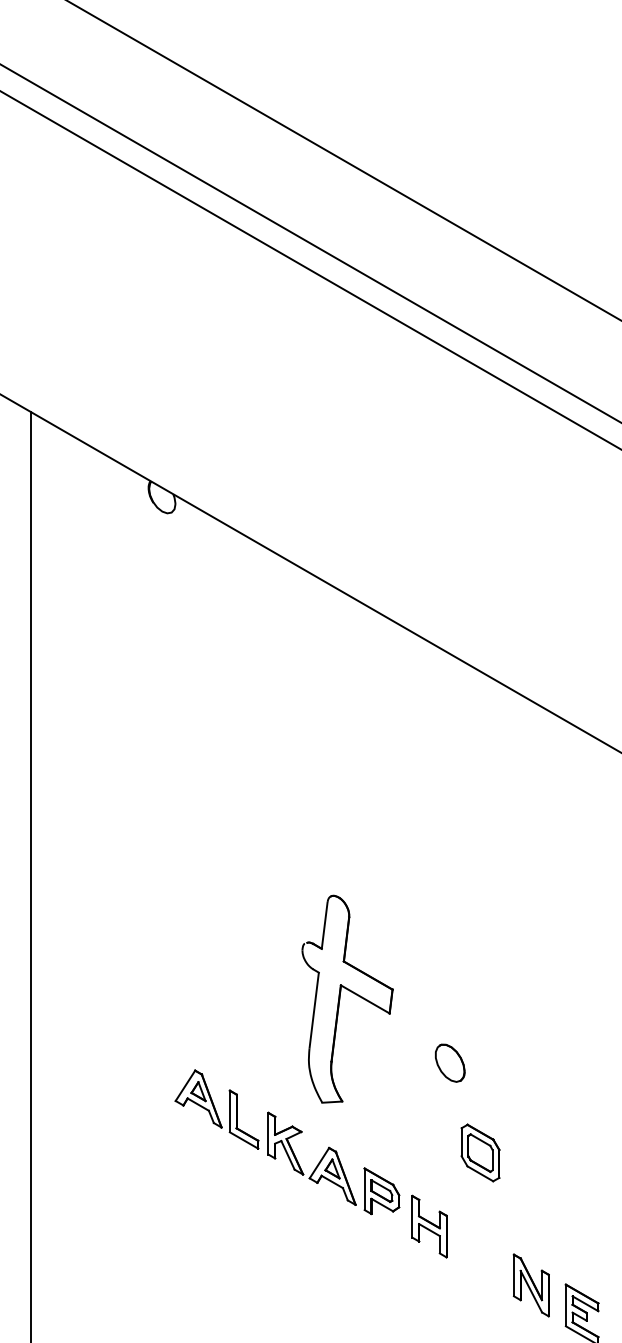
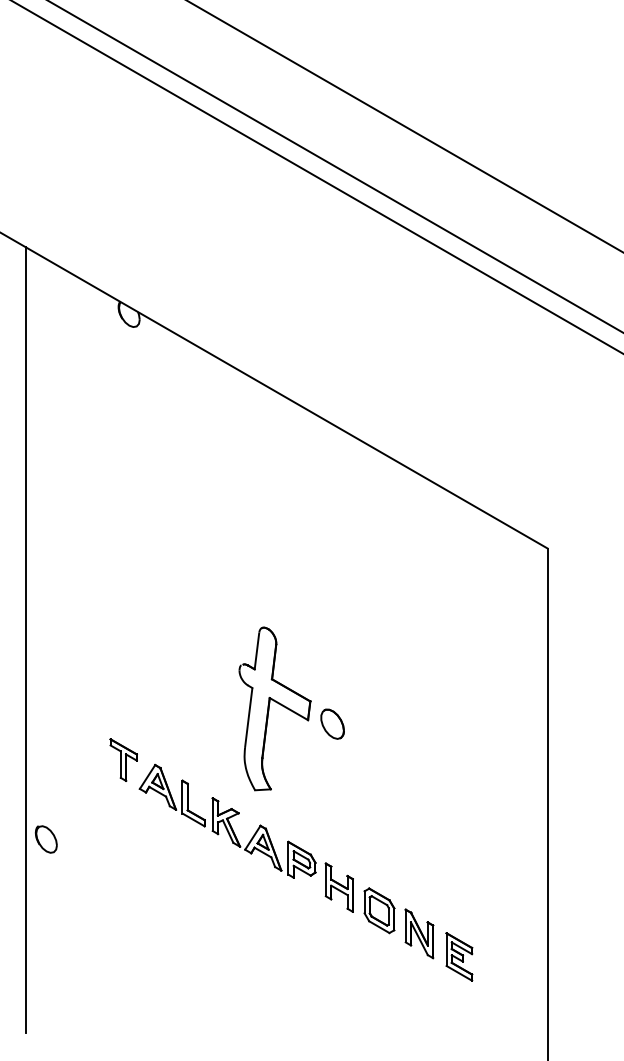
part: (450, 1062) -> (332, 723), moved
part: (154, 1063) -> (123, 759), added
part: (480, 1152) -> (379, 910), moved
part: (55, 1165) -> (45, 839), added

